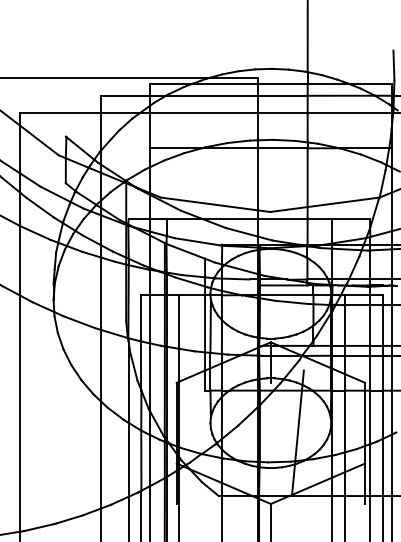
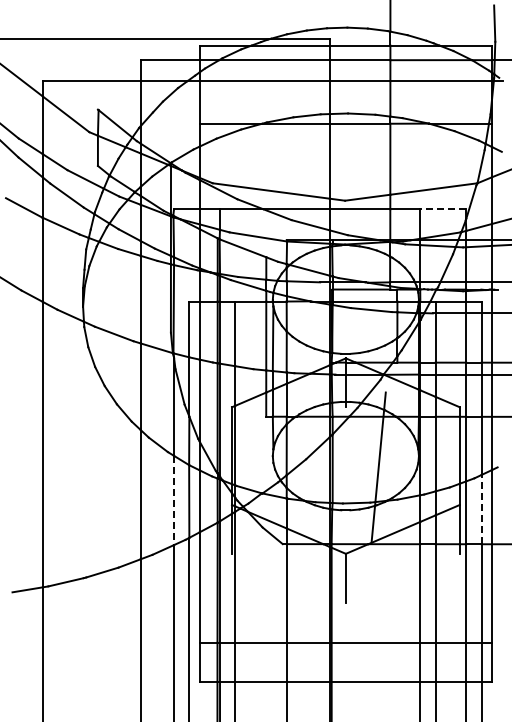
line: (351, 219) -> (443, 209), solid -> dashed
line: (129, 459) -> (174, 500), solid -> dashed
line: (383, 467) -> (481, 509), solid -> dashed

